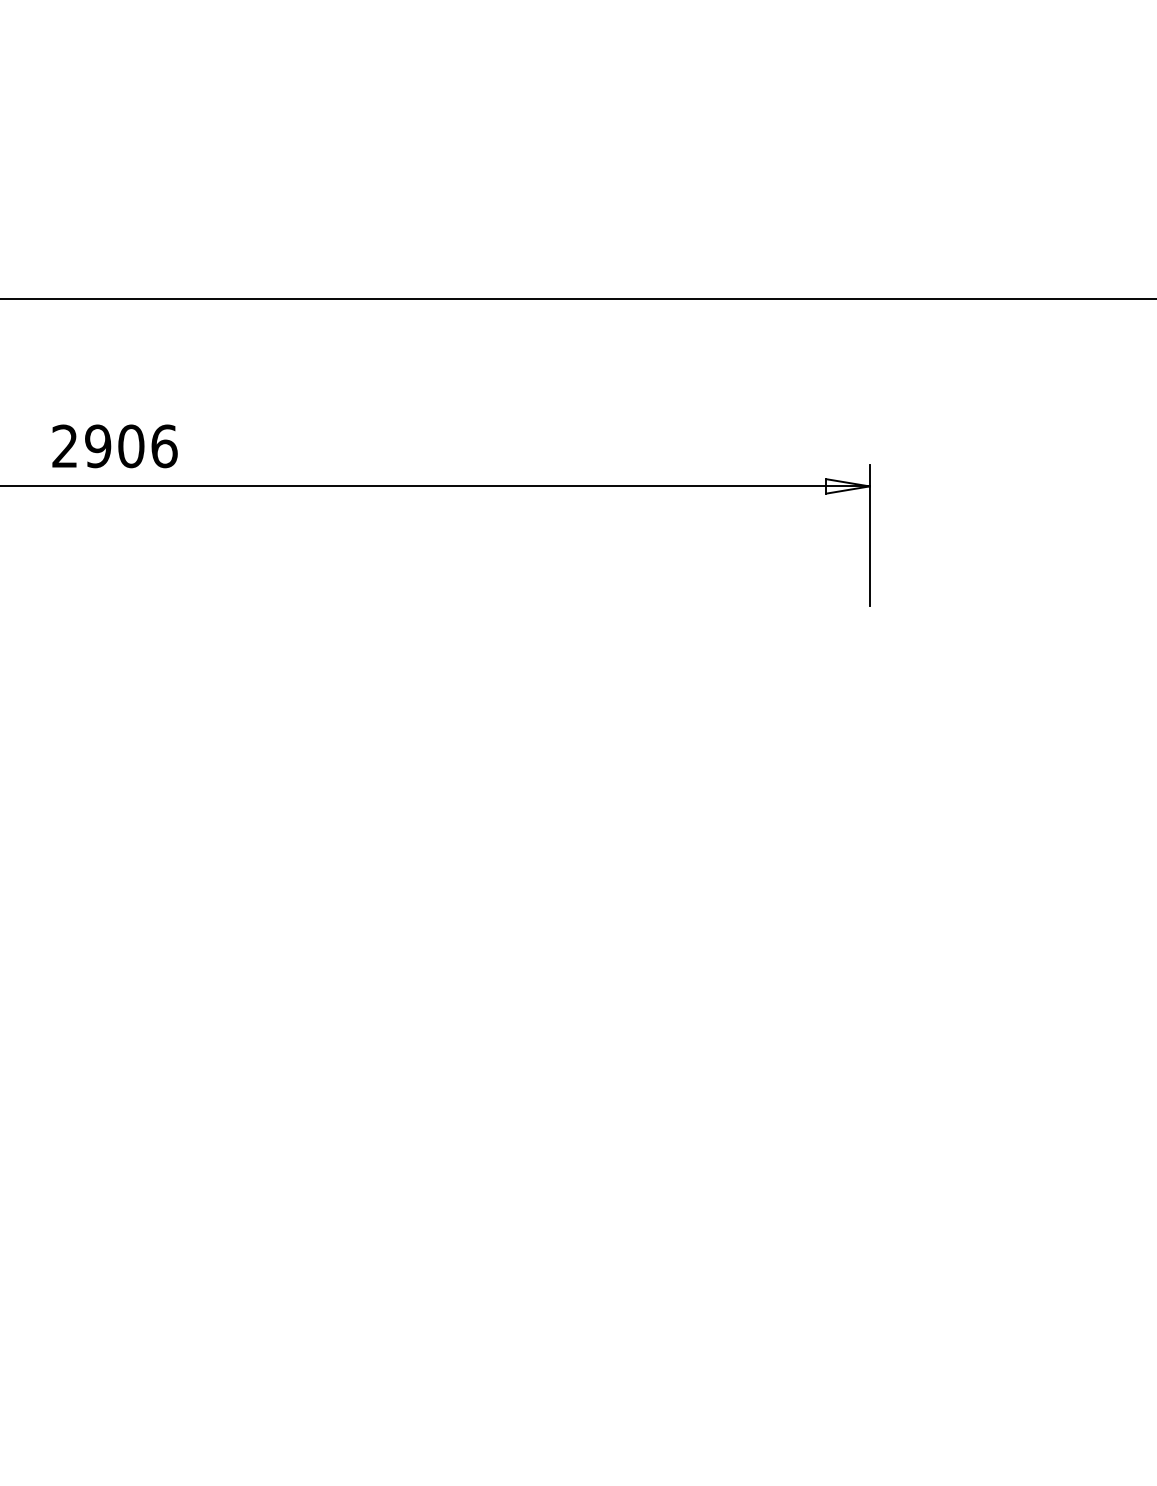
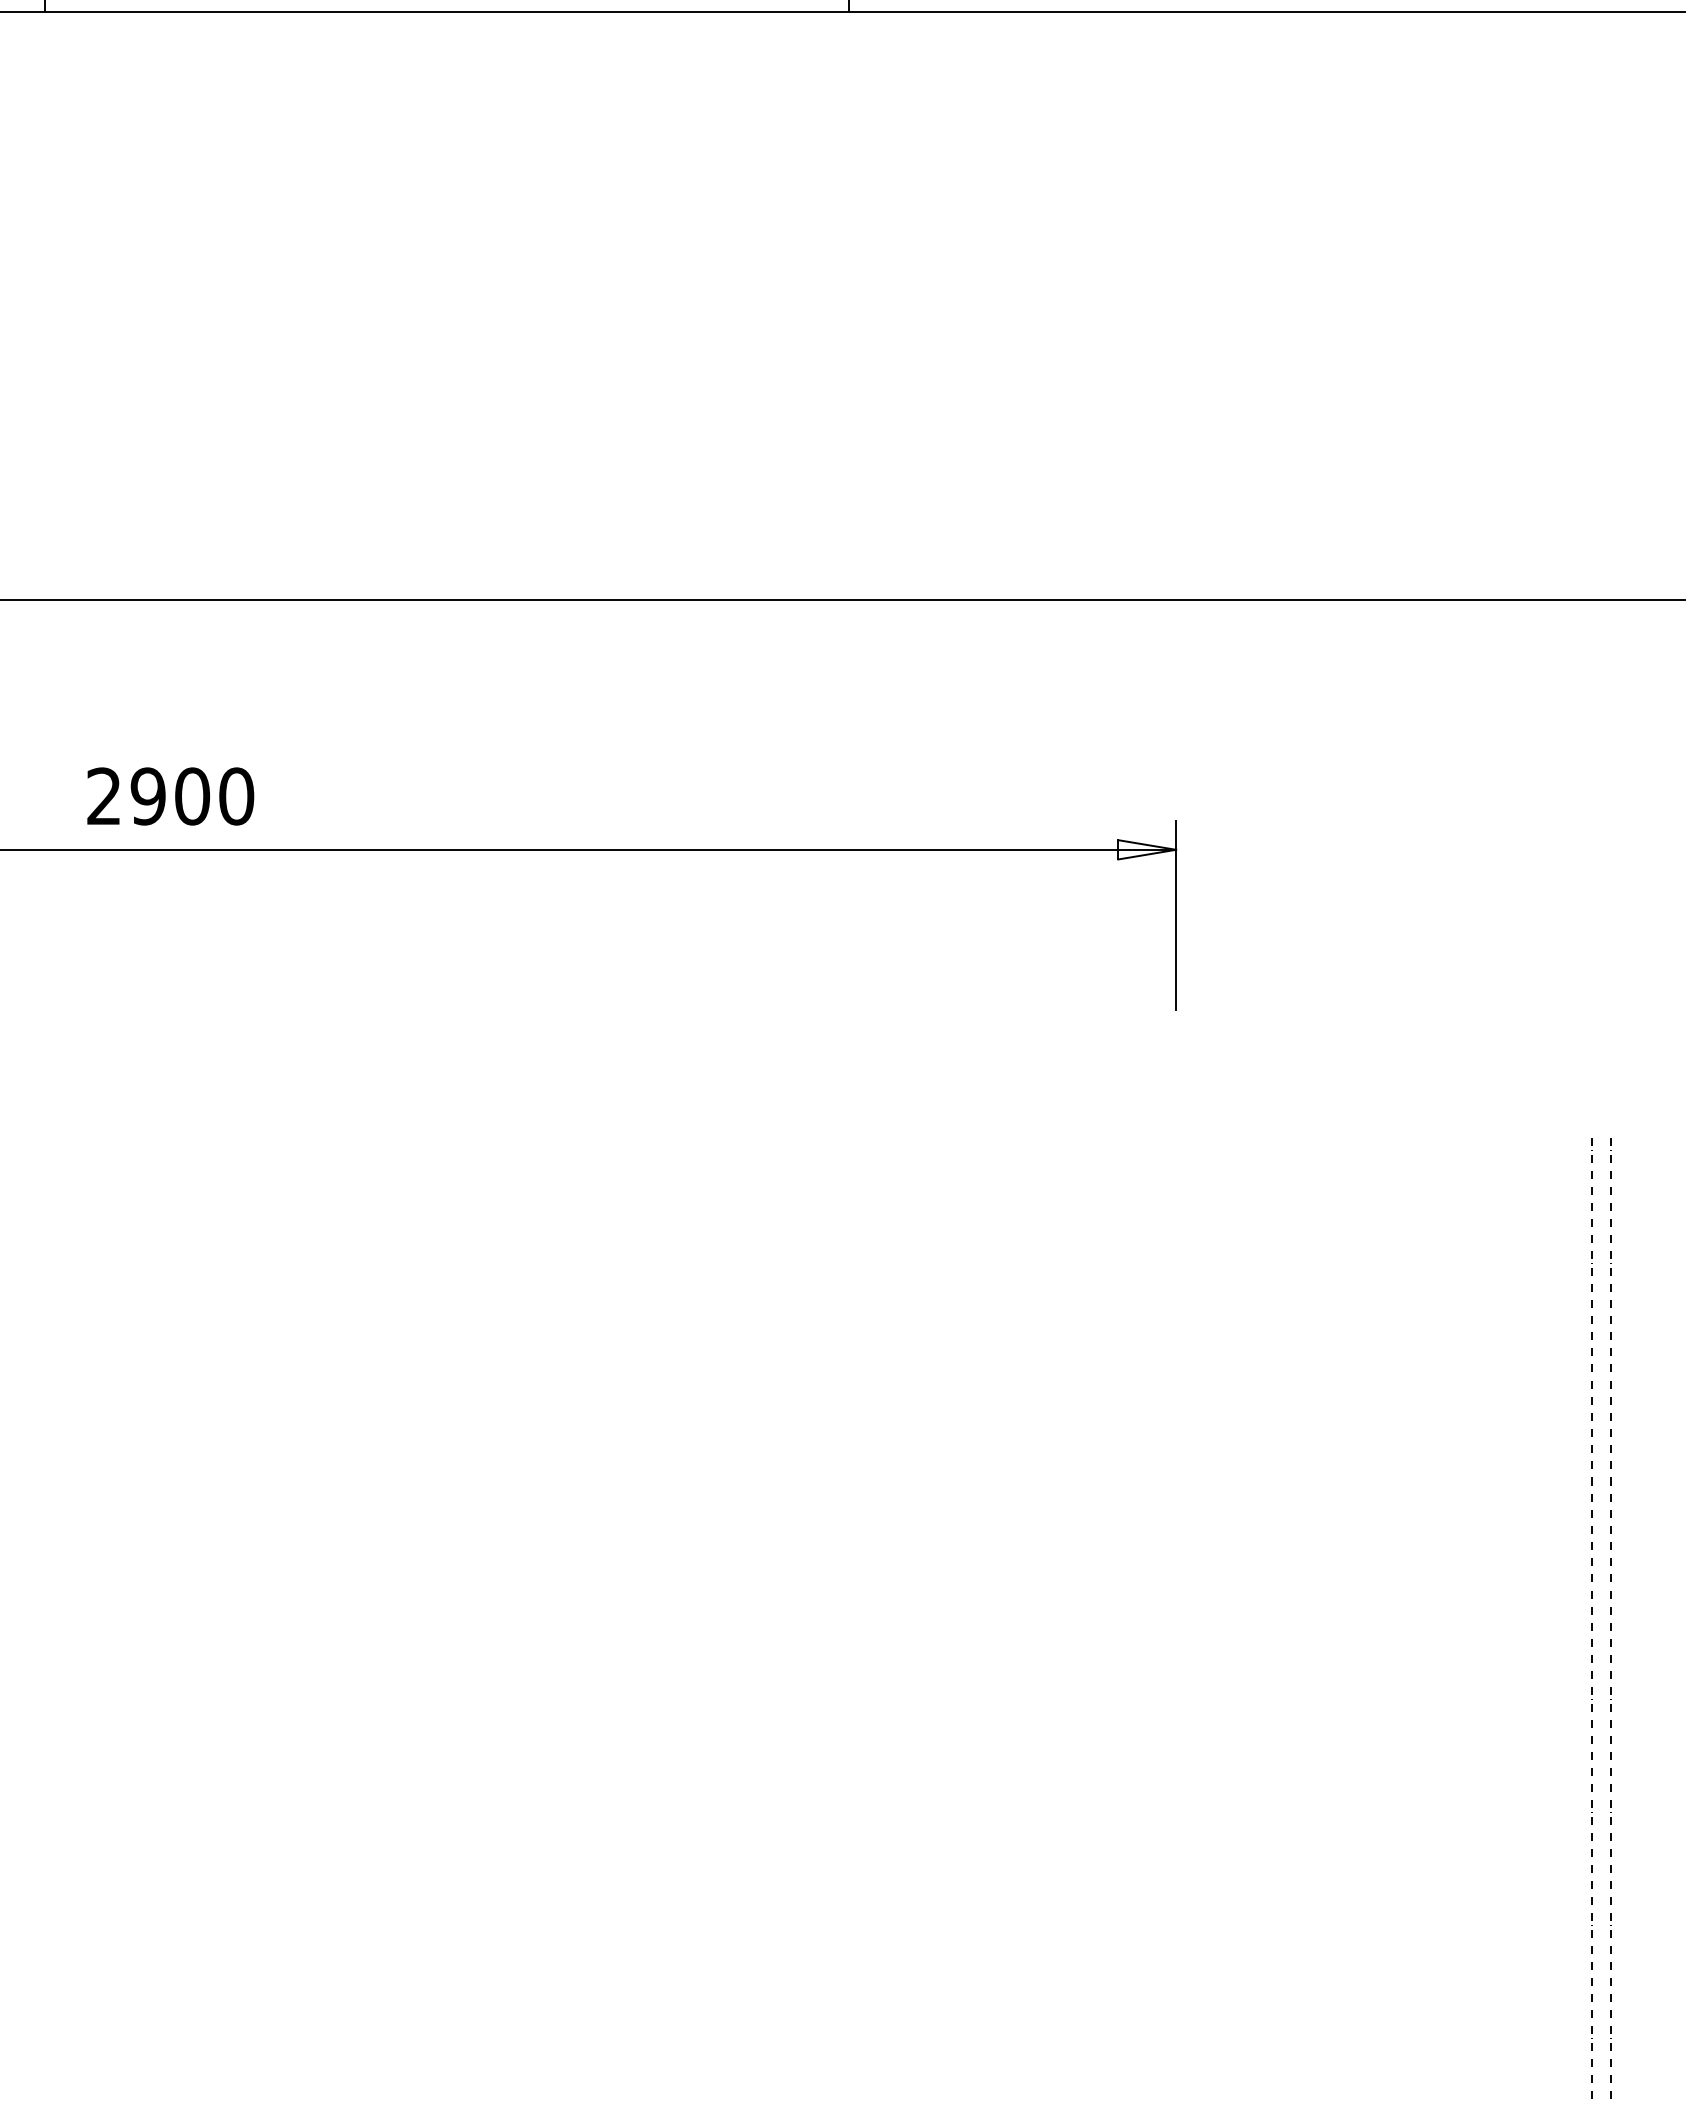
text: (164, 446) -> (236, 796), 2906 -> 2900

